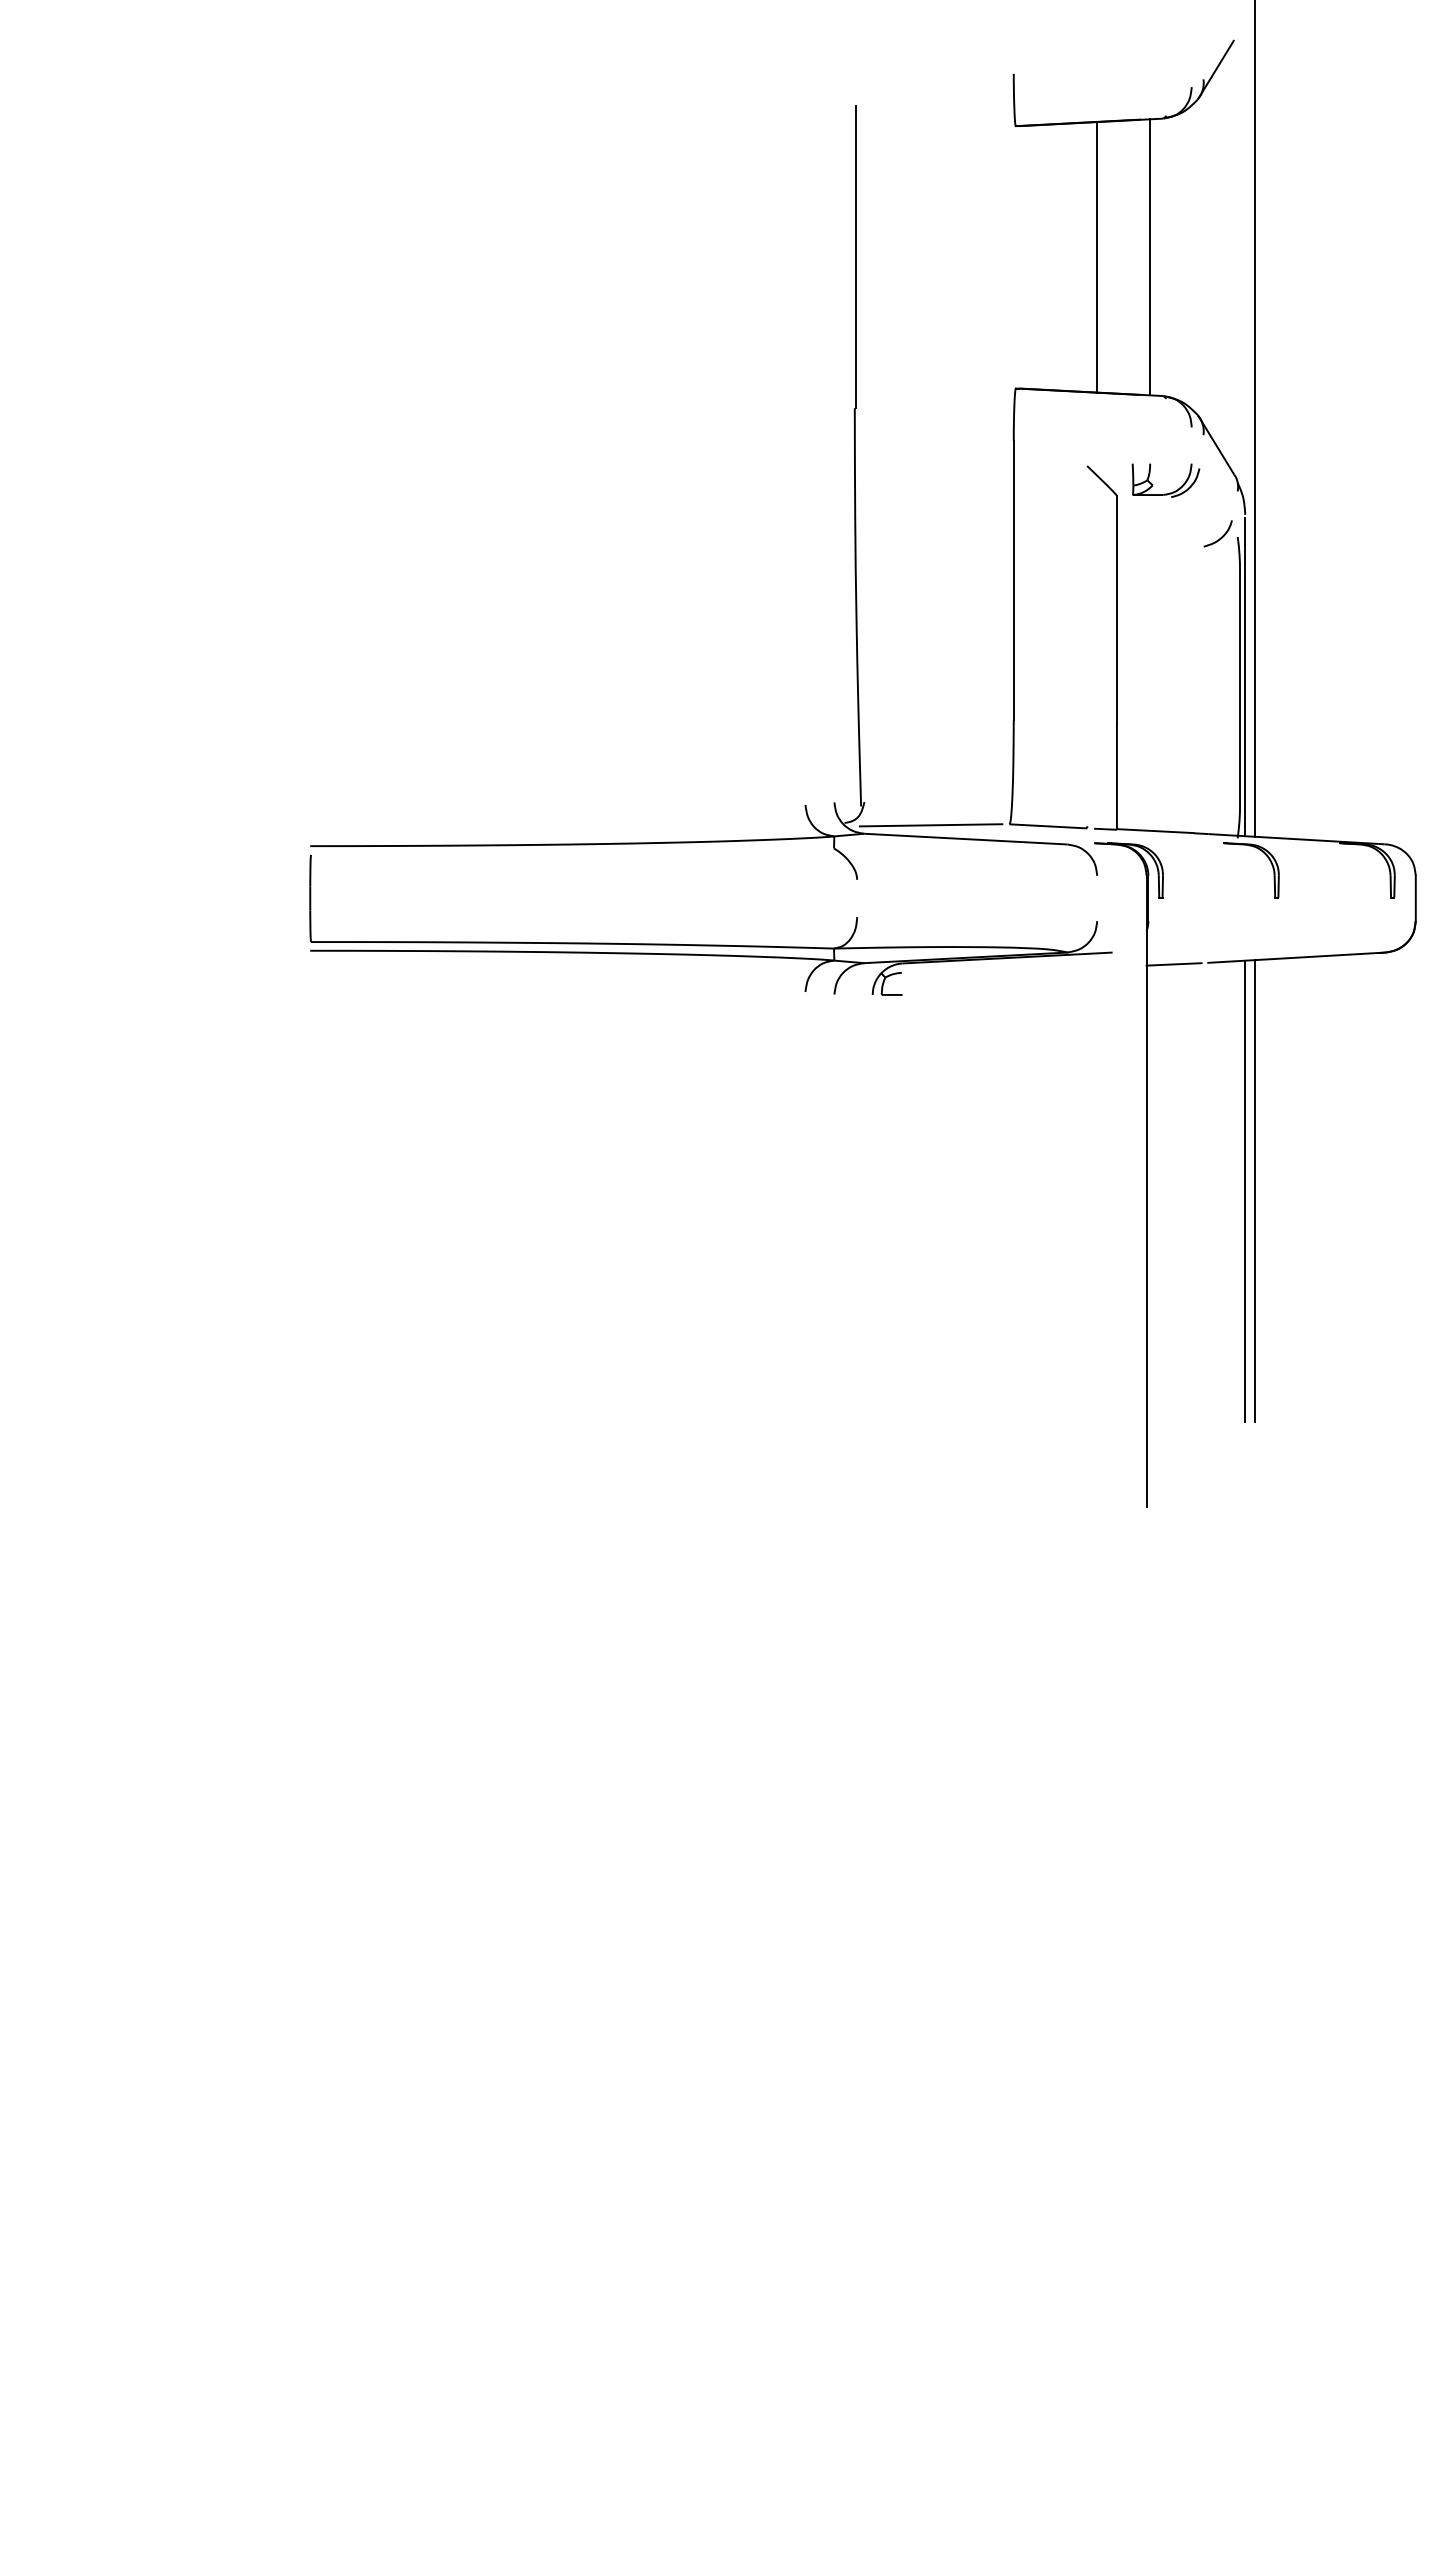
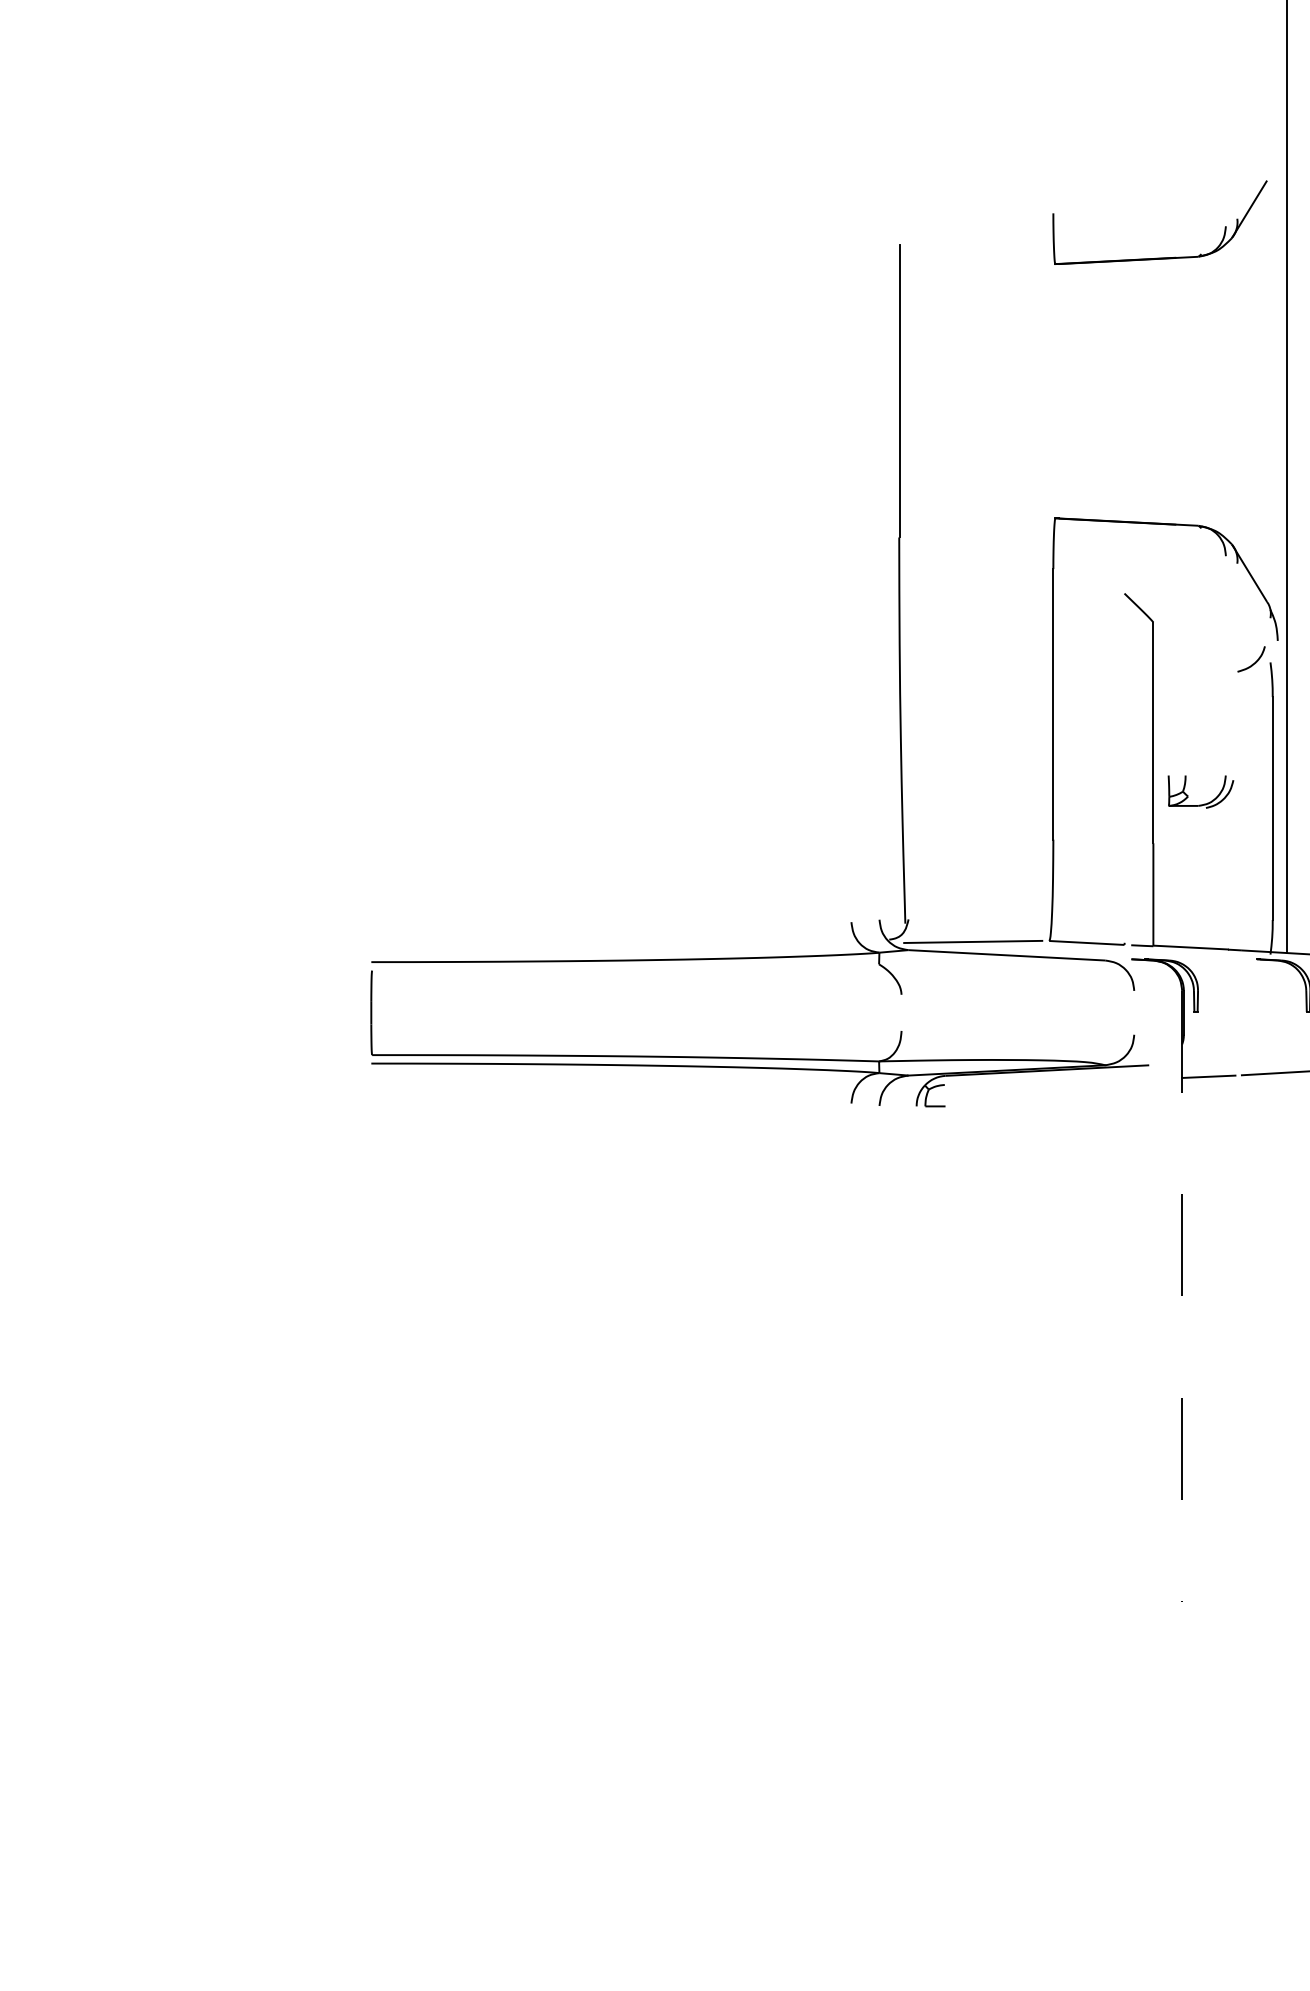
line: (1097, 257) -> (1134, 391), removed
line: (1149, 257) -> (1184, 391), removed
part: (1153, 484) -> (1188, 795), moved
line: (1245, 677) -> (1278, 798), removed
line: (1245, 1190) -> (1278, 1295), removed
line: (1146, 1191) -> (1182, 1296), solid -> dashed
line: (1254, 1191) -> (1286, 1296), removed

